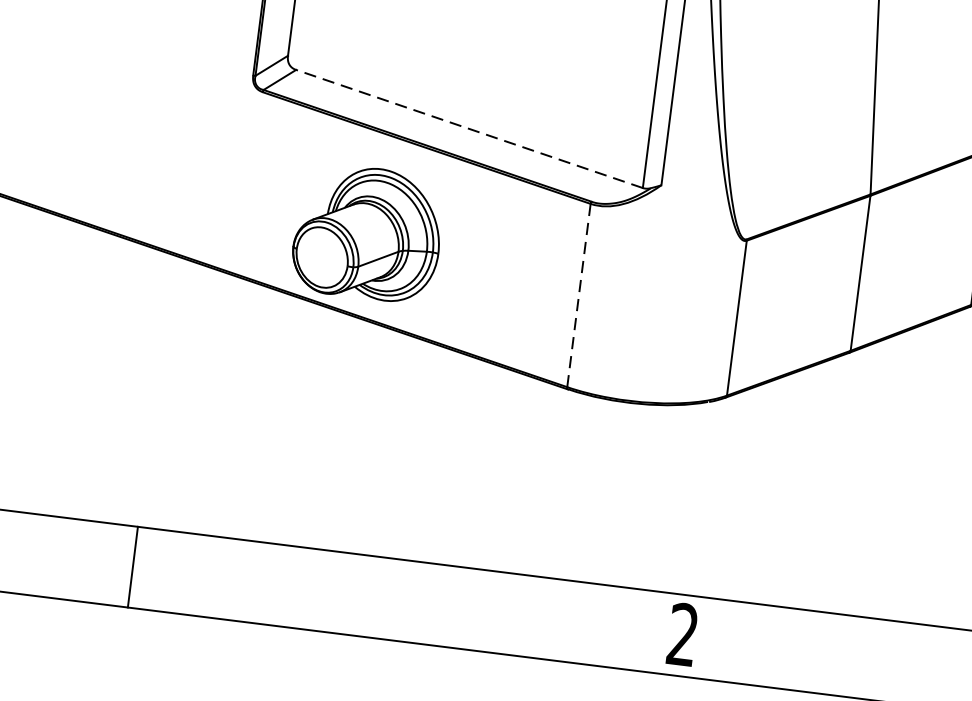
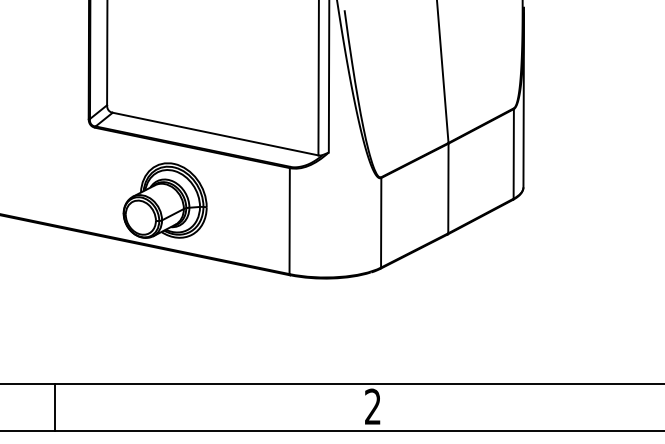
line: (469, 127) -> (215, 133), dashed -> solid
line: (578, 296) -> (289, 221), dashed -> solid

